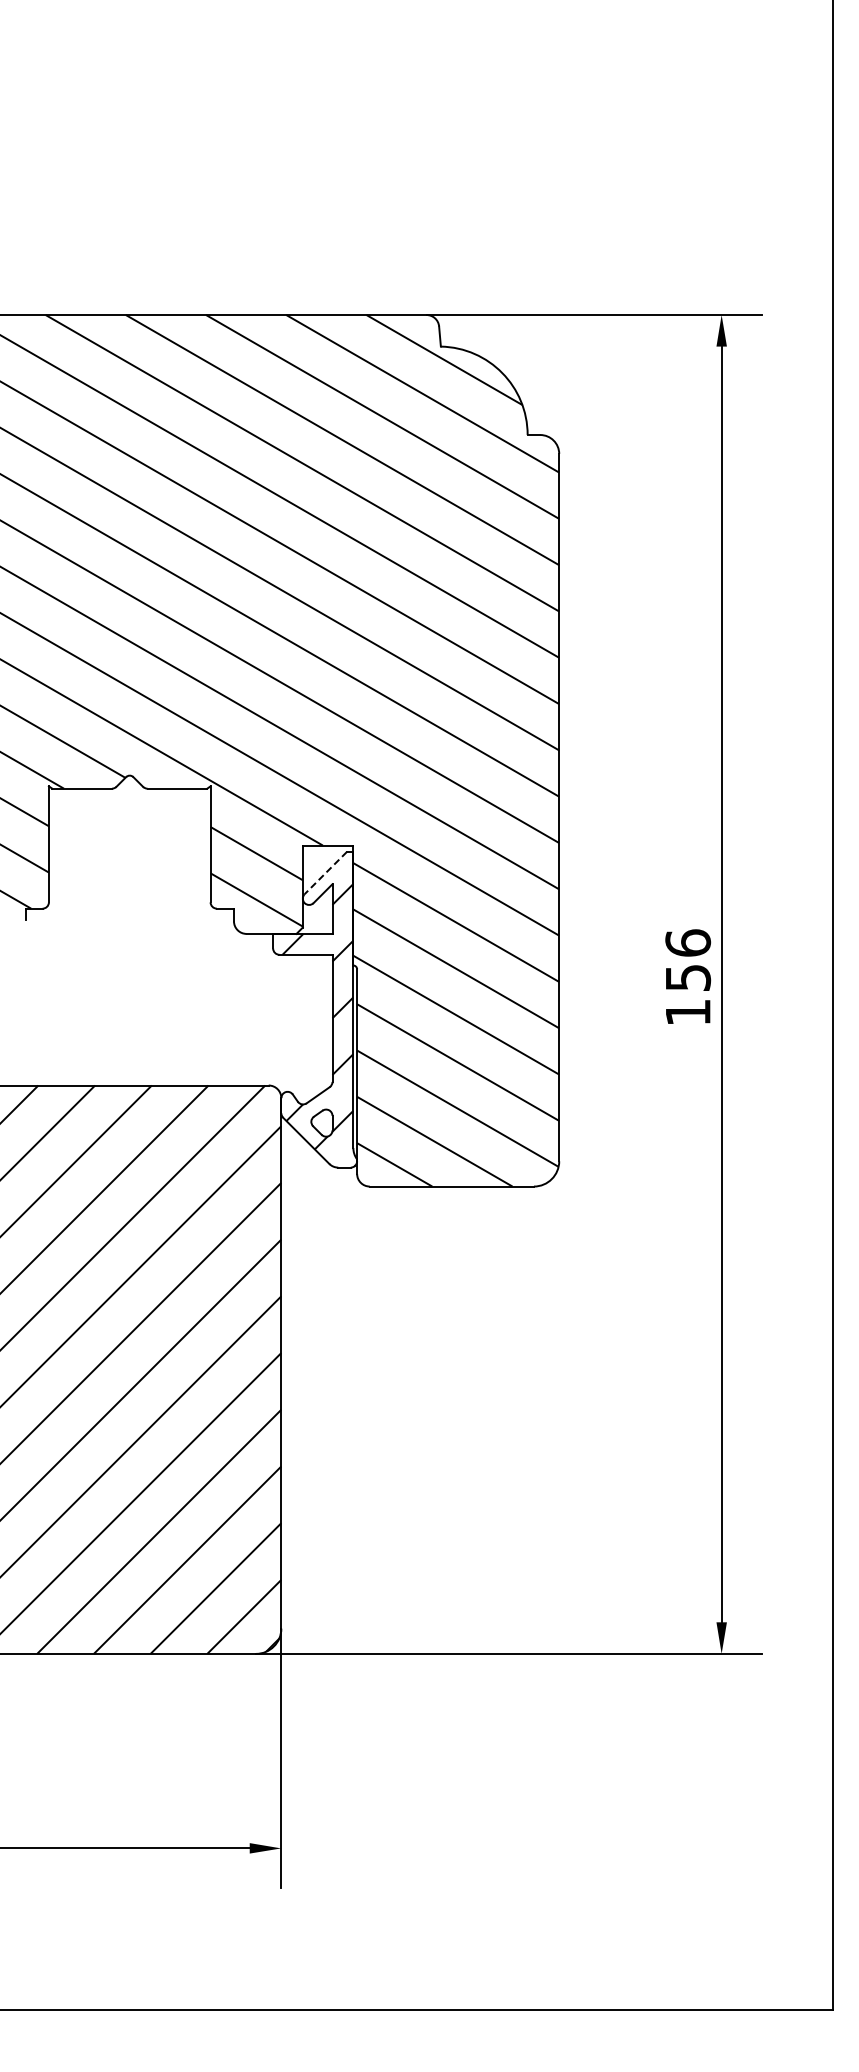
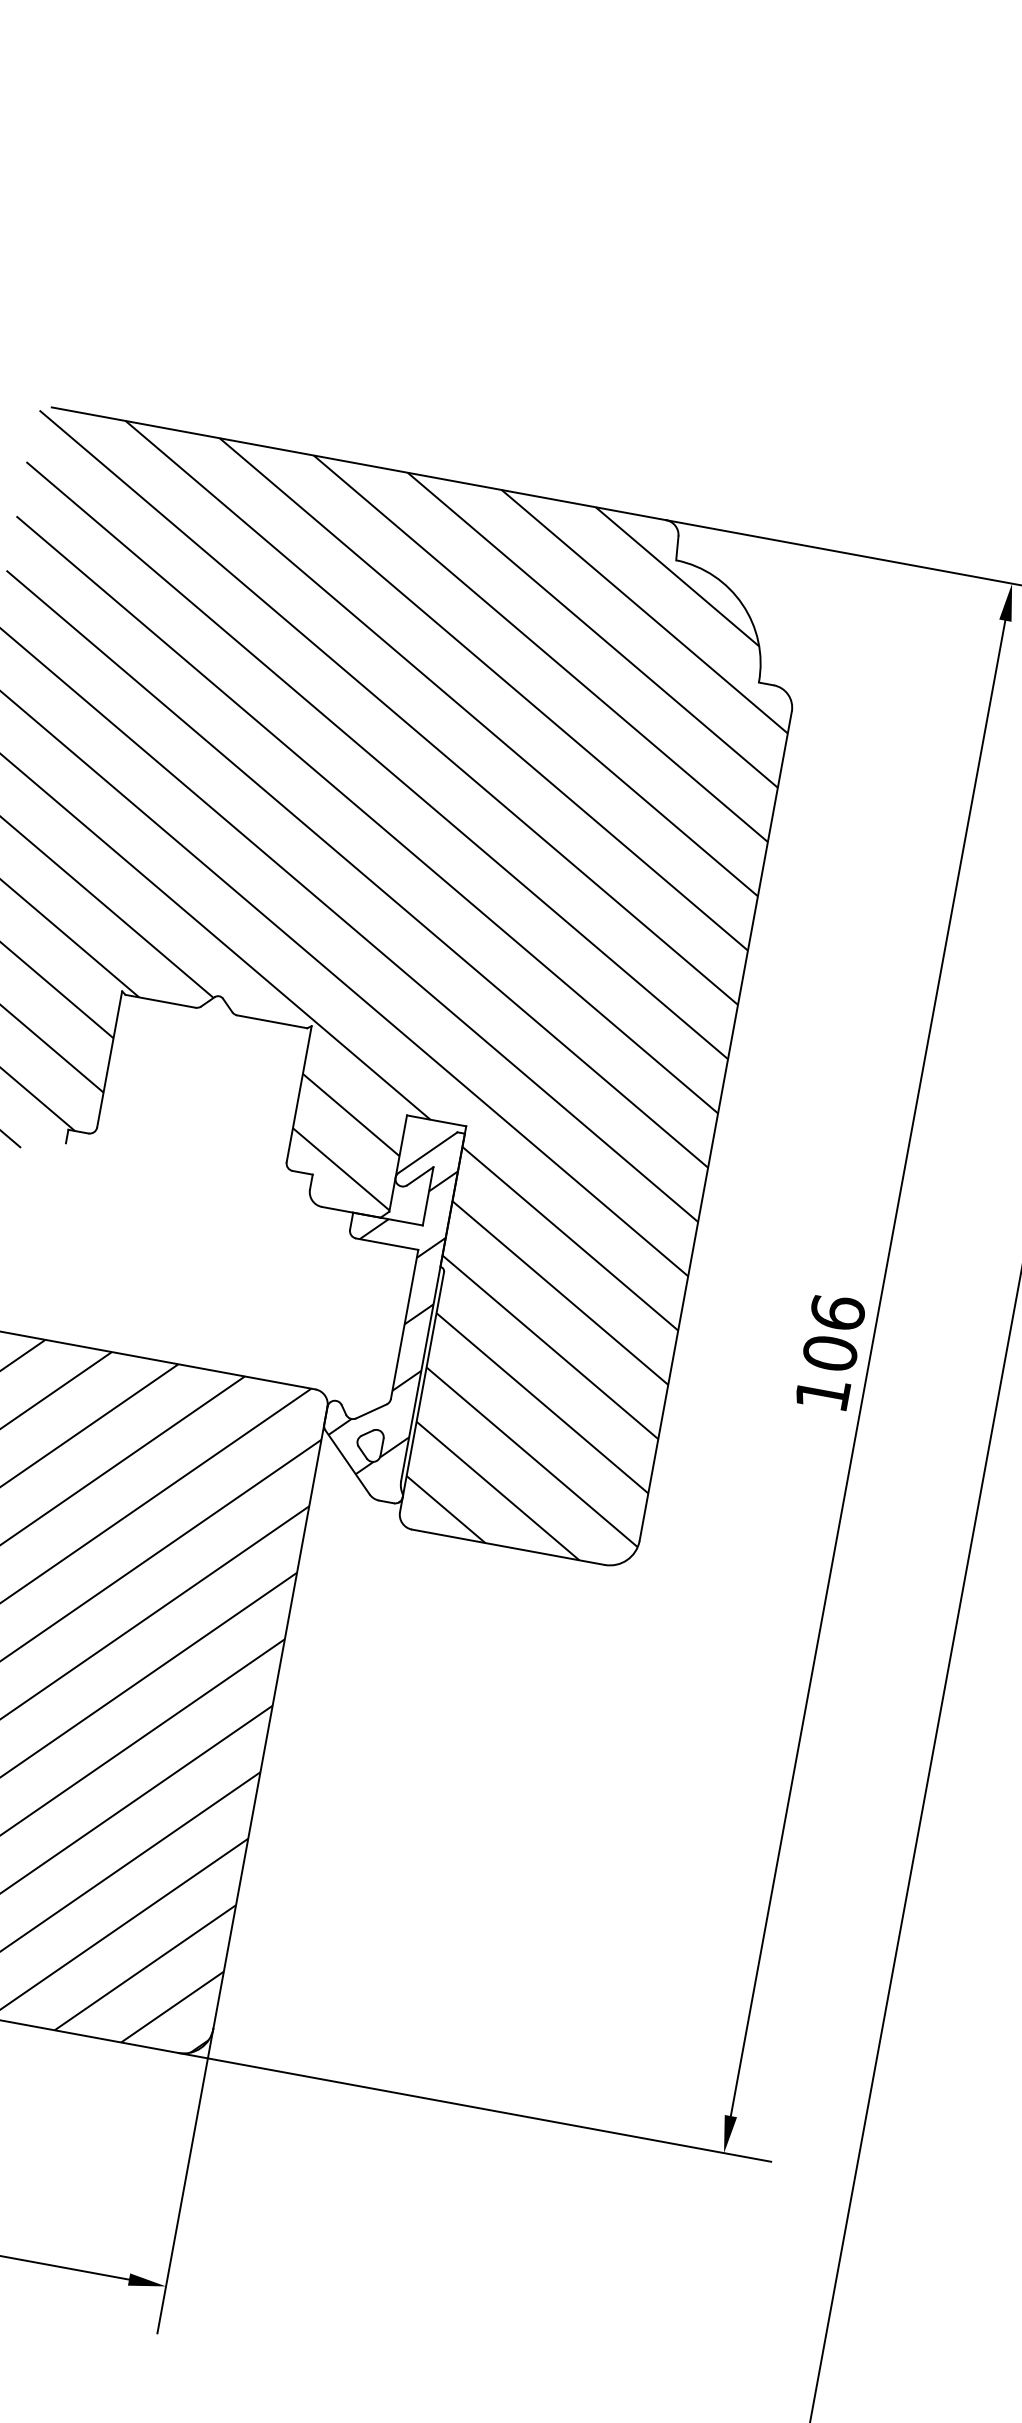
line: (325, 873) -> (427, 1153), dashed -> solid
text: (688, 977) -> (830, 1353), 156 -> 106

